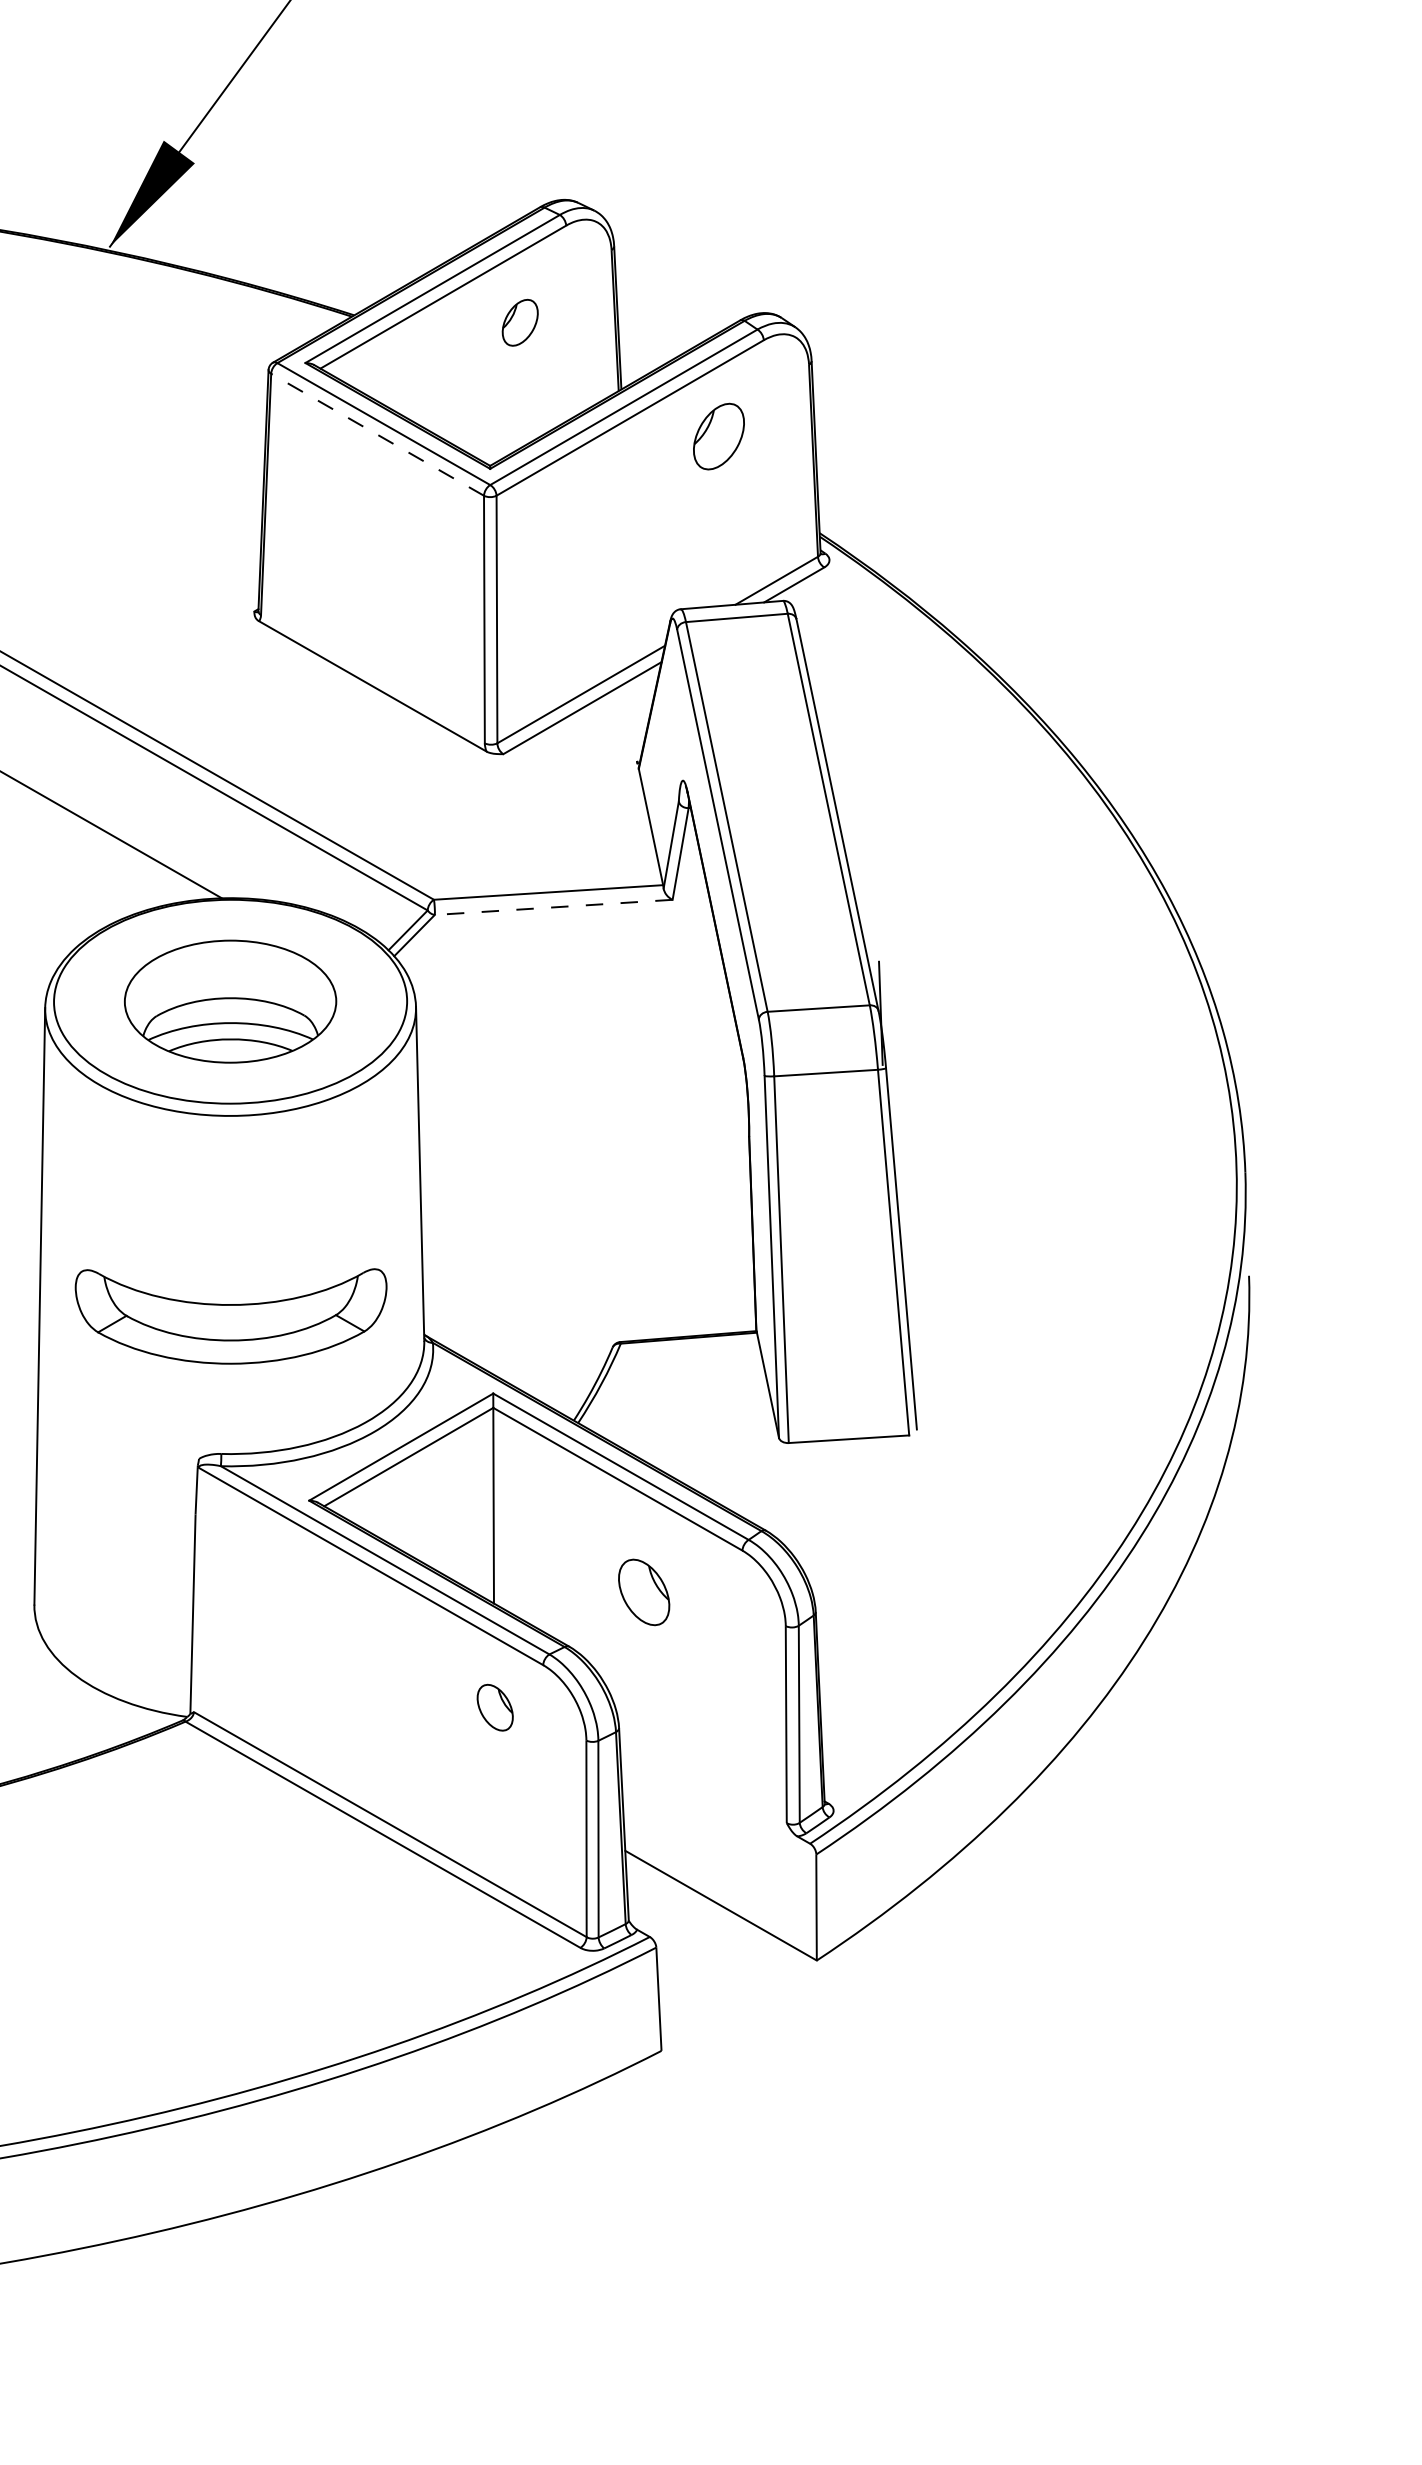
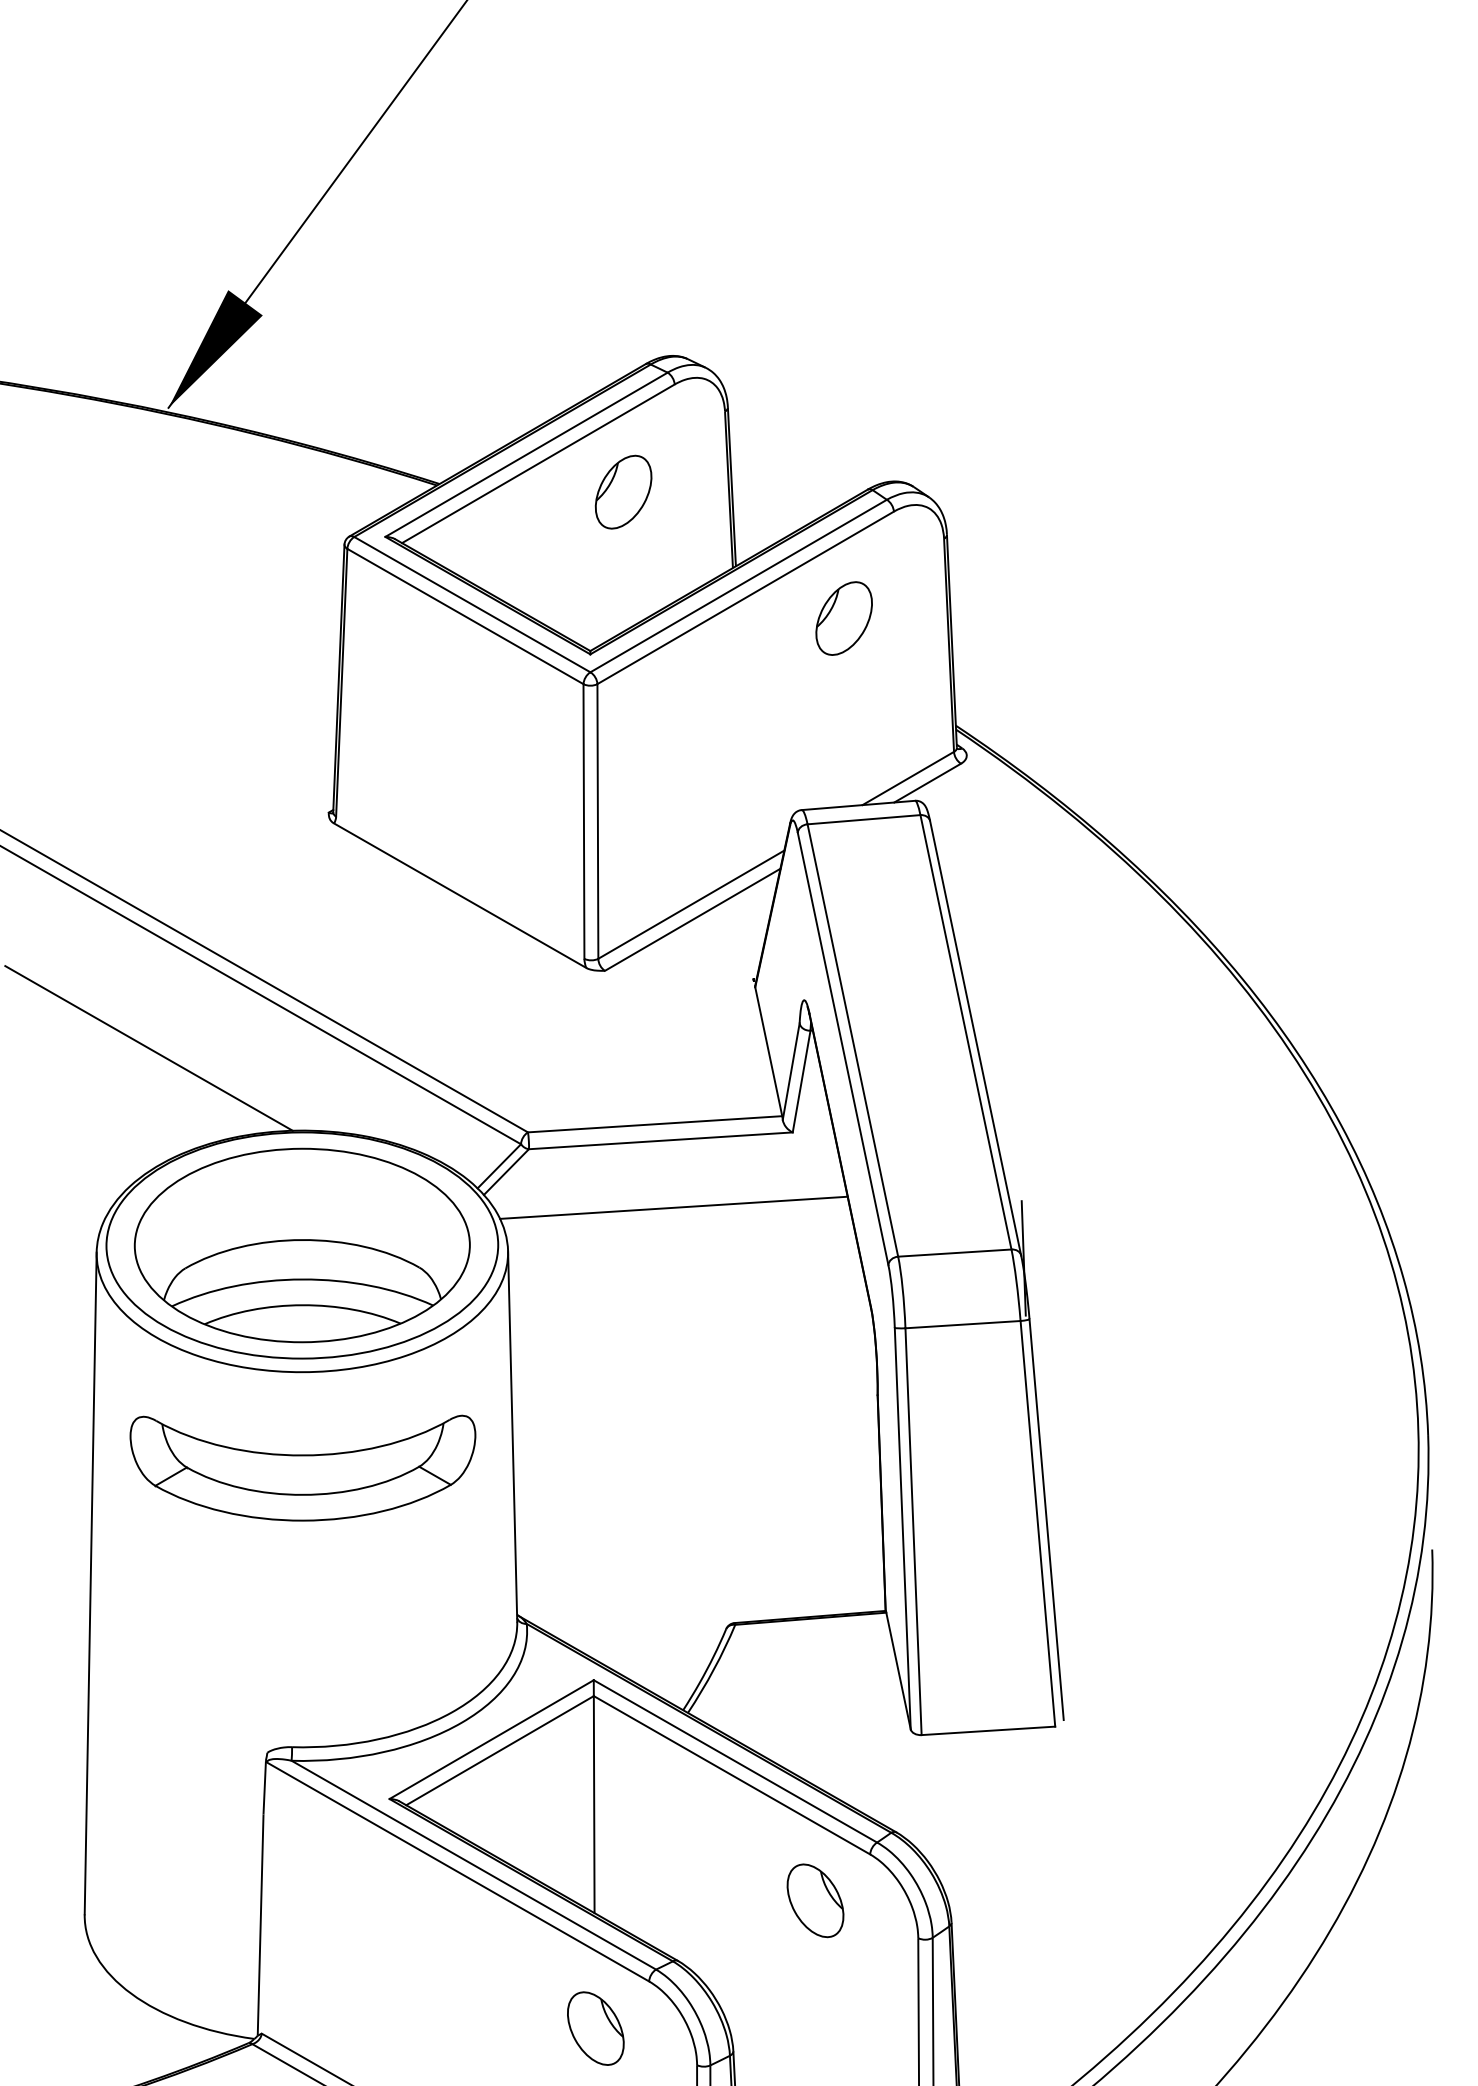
part: (520, 322) -> (623, 491), size x1.43
line: (377, 434) -> (465, 616), dashed -> solid
line: (553, 907) -> (660, 1140), dashed -> solid
line: (565, 967) -> (673, 1207), added
part: (230, 1001) -> (302, 1245), size x1.43
part: (230, 1316) -> (302, 1468), moved
part: (644, 1592) -> (815, 1900), moved
part: (495, 1707) -> (596, 2028), size x1.43

